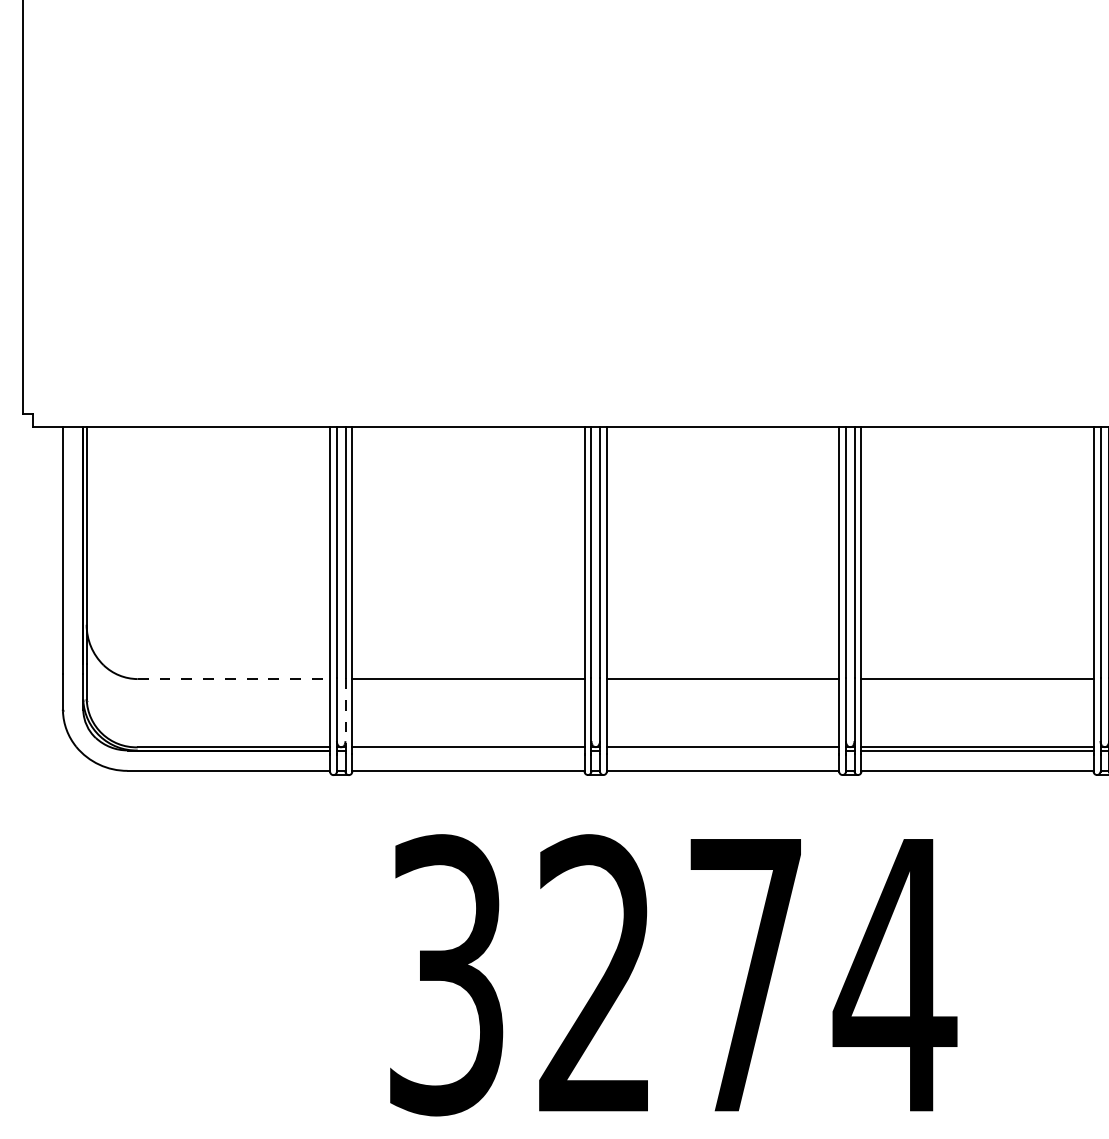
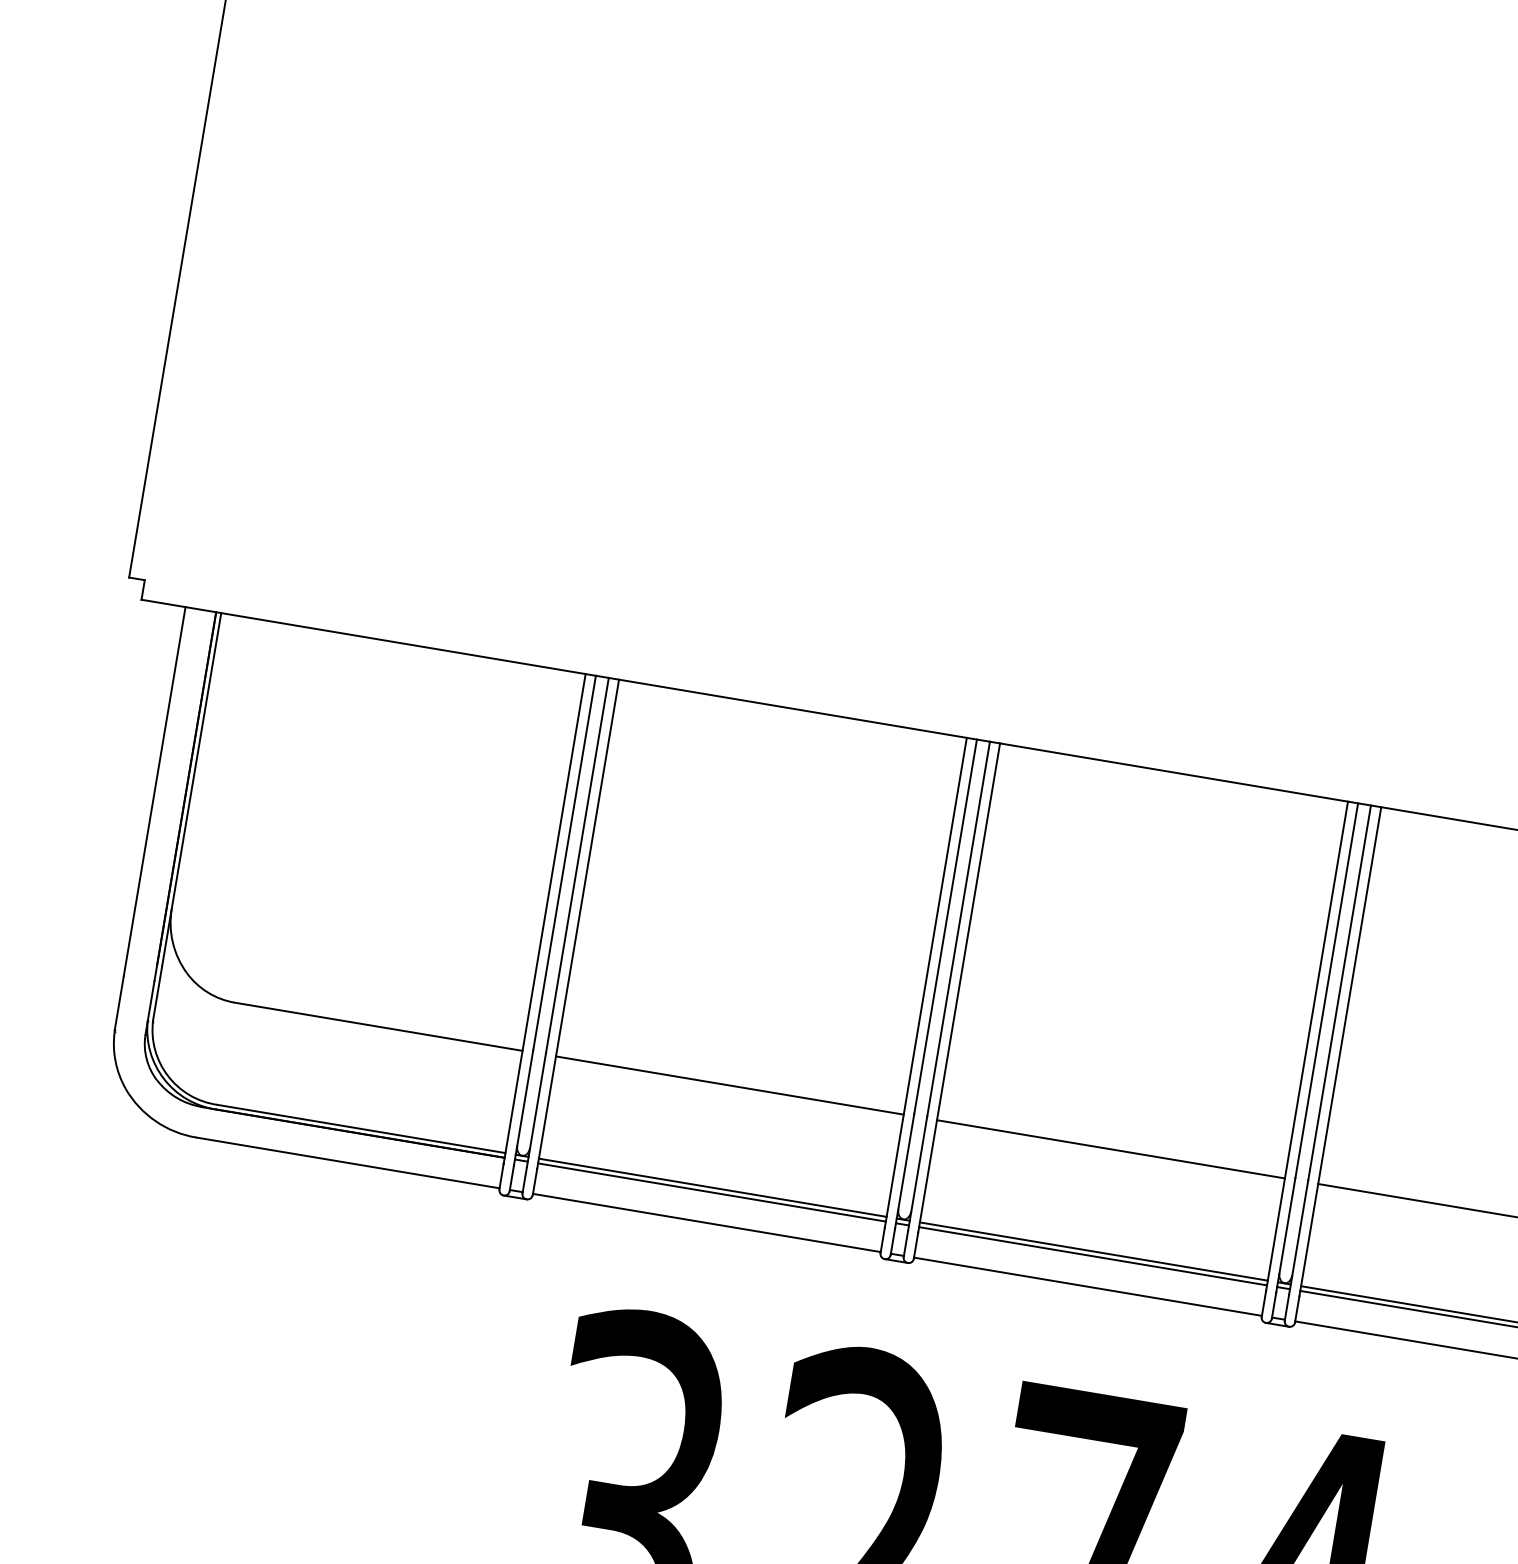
line: (234, 679) -> (379, 1027), dashed -> solid
line: (345, 715) -> (536, 1109), dashed -> solid
line: (468, 750) -> (712, 1192), added
line: (722, 750) -> (1092, 1256), added

